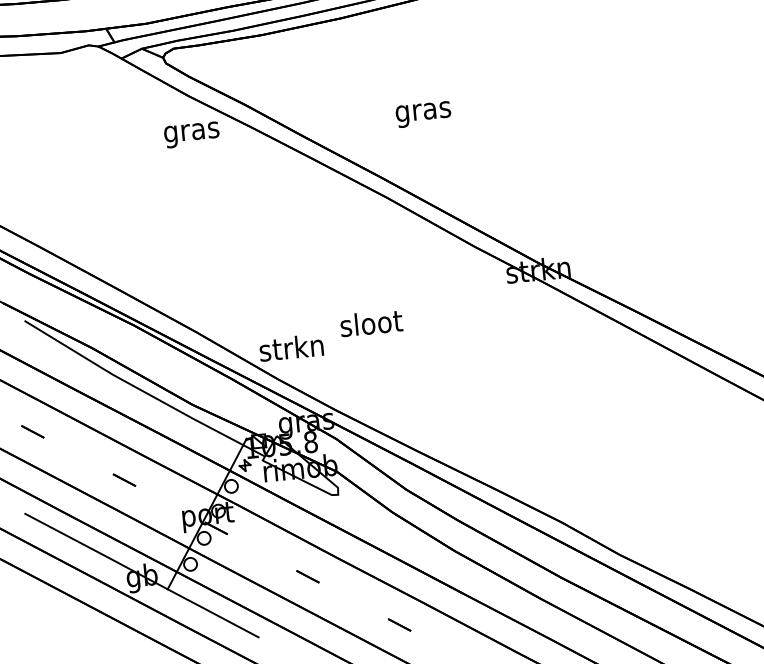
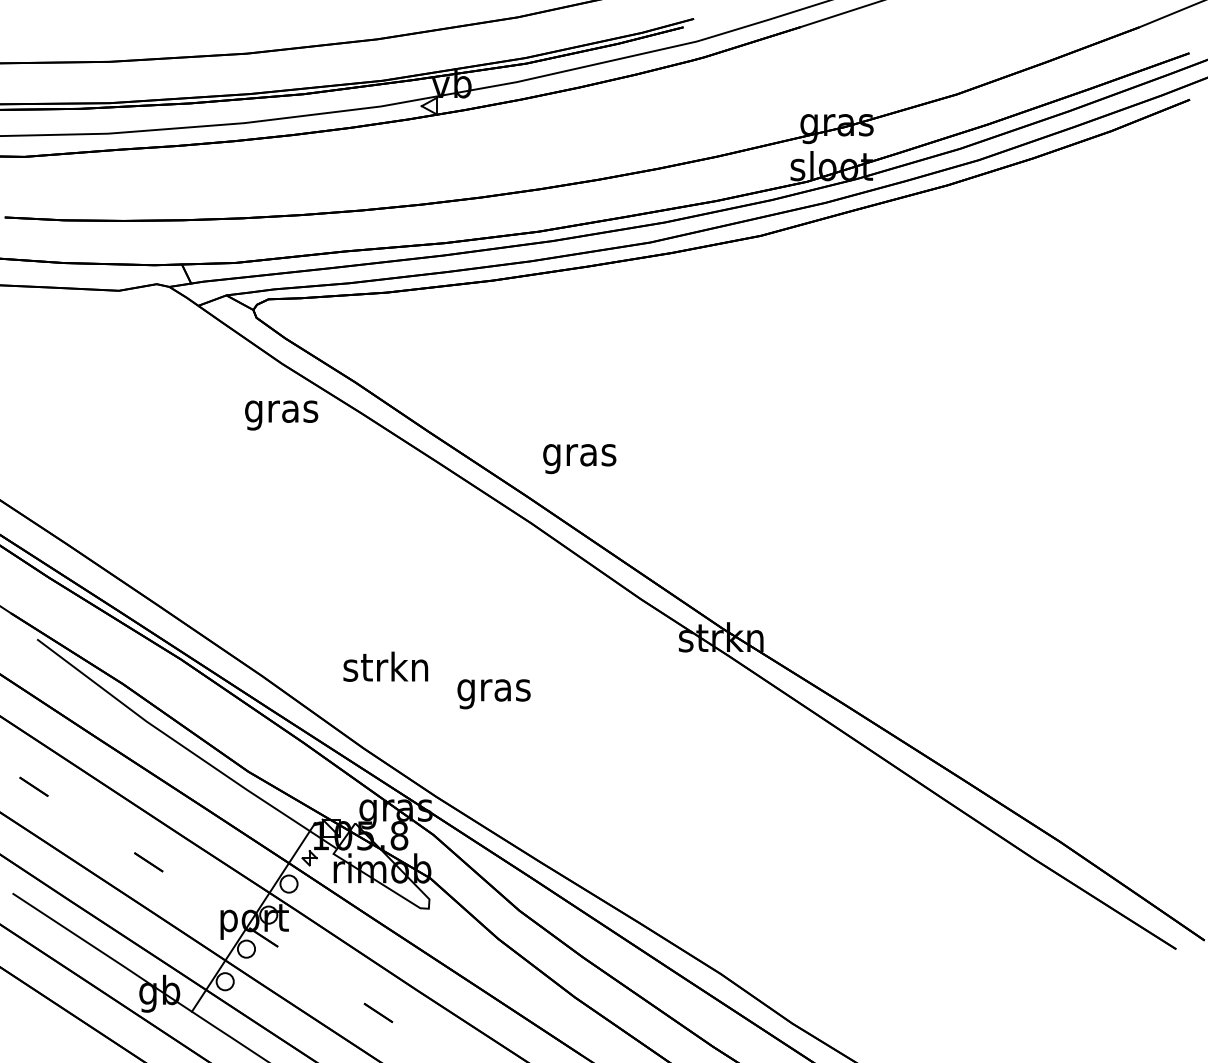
text: (423, 114) -> (579, 459), moved
text: (371, 326) -> (494, 690), sloot -> gras
text: (291, 347) -> (385, 666), moved

